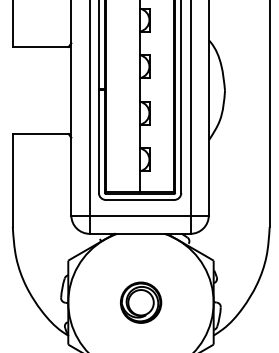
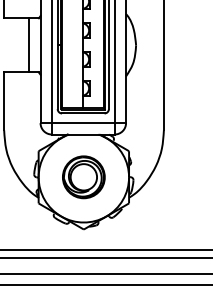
line: (53, 90) -> (29, 45), added
part: (140, 302) -> (83, 177), size x1.67

